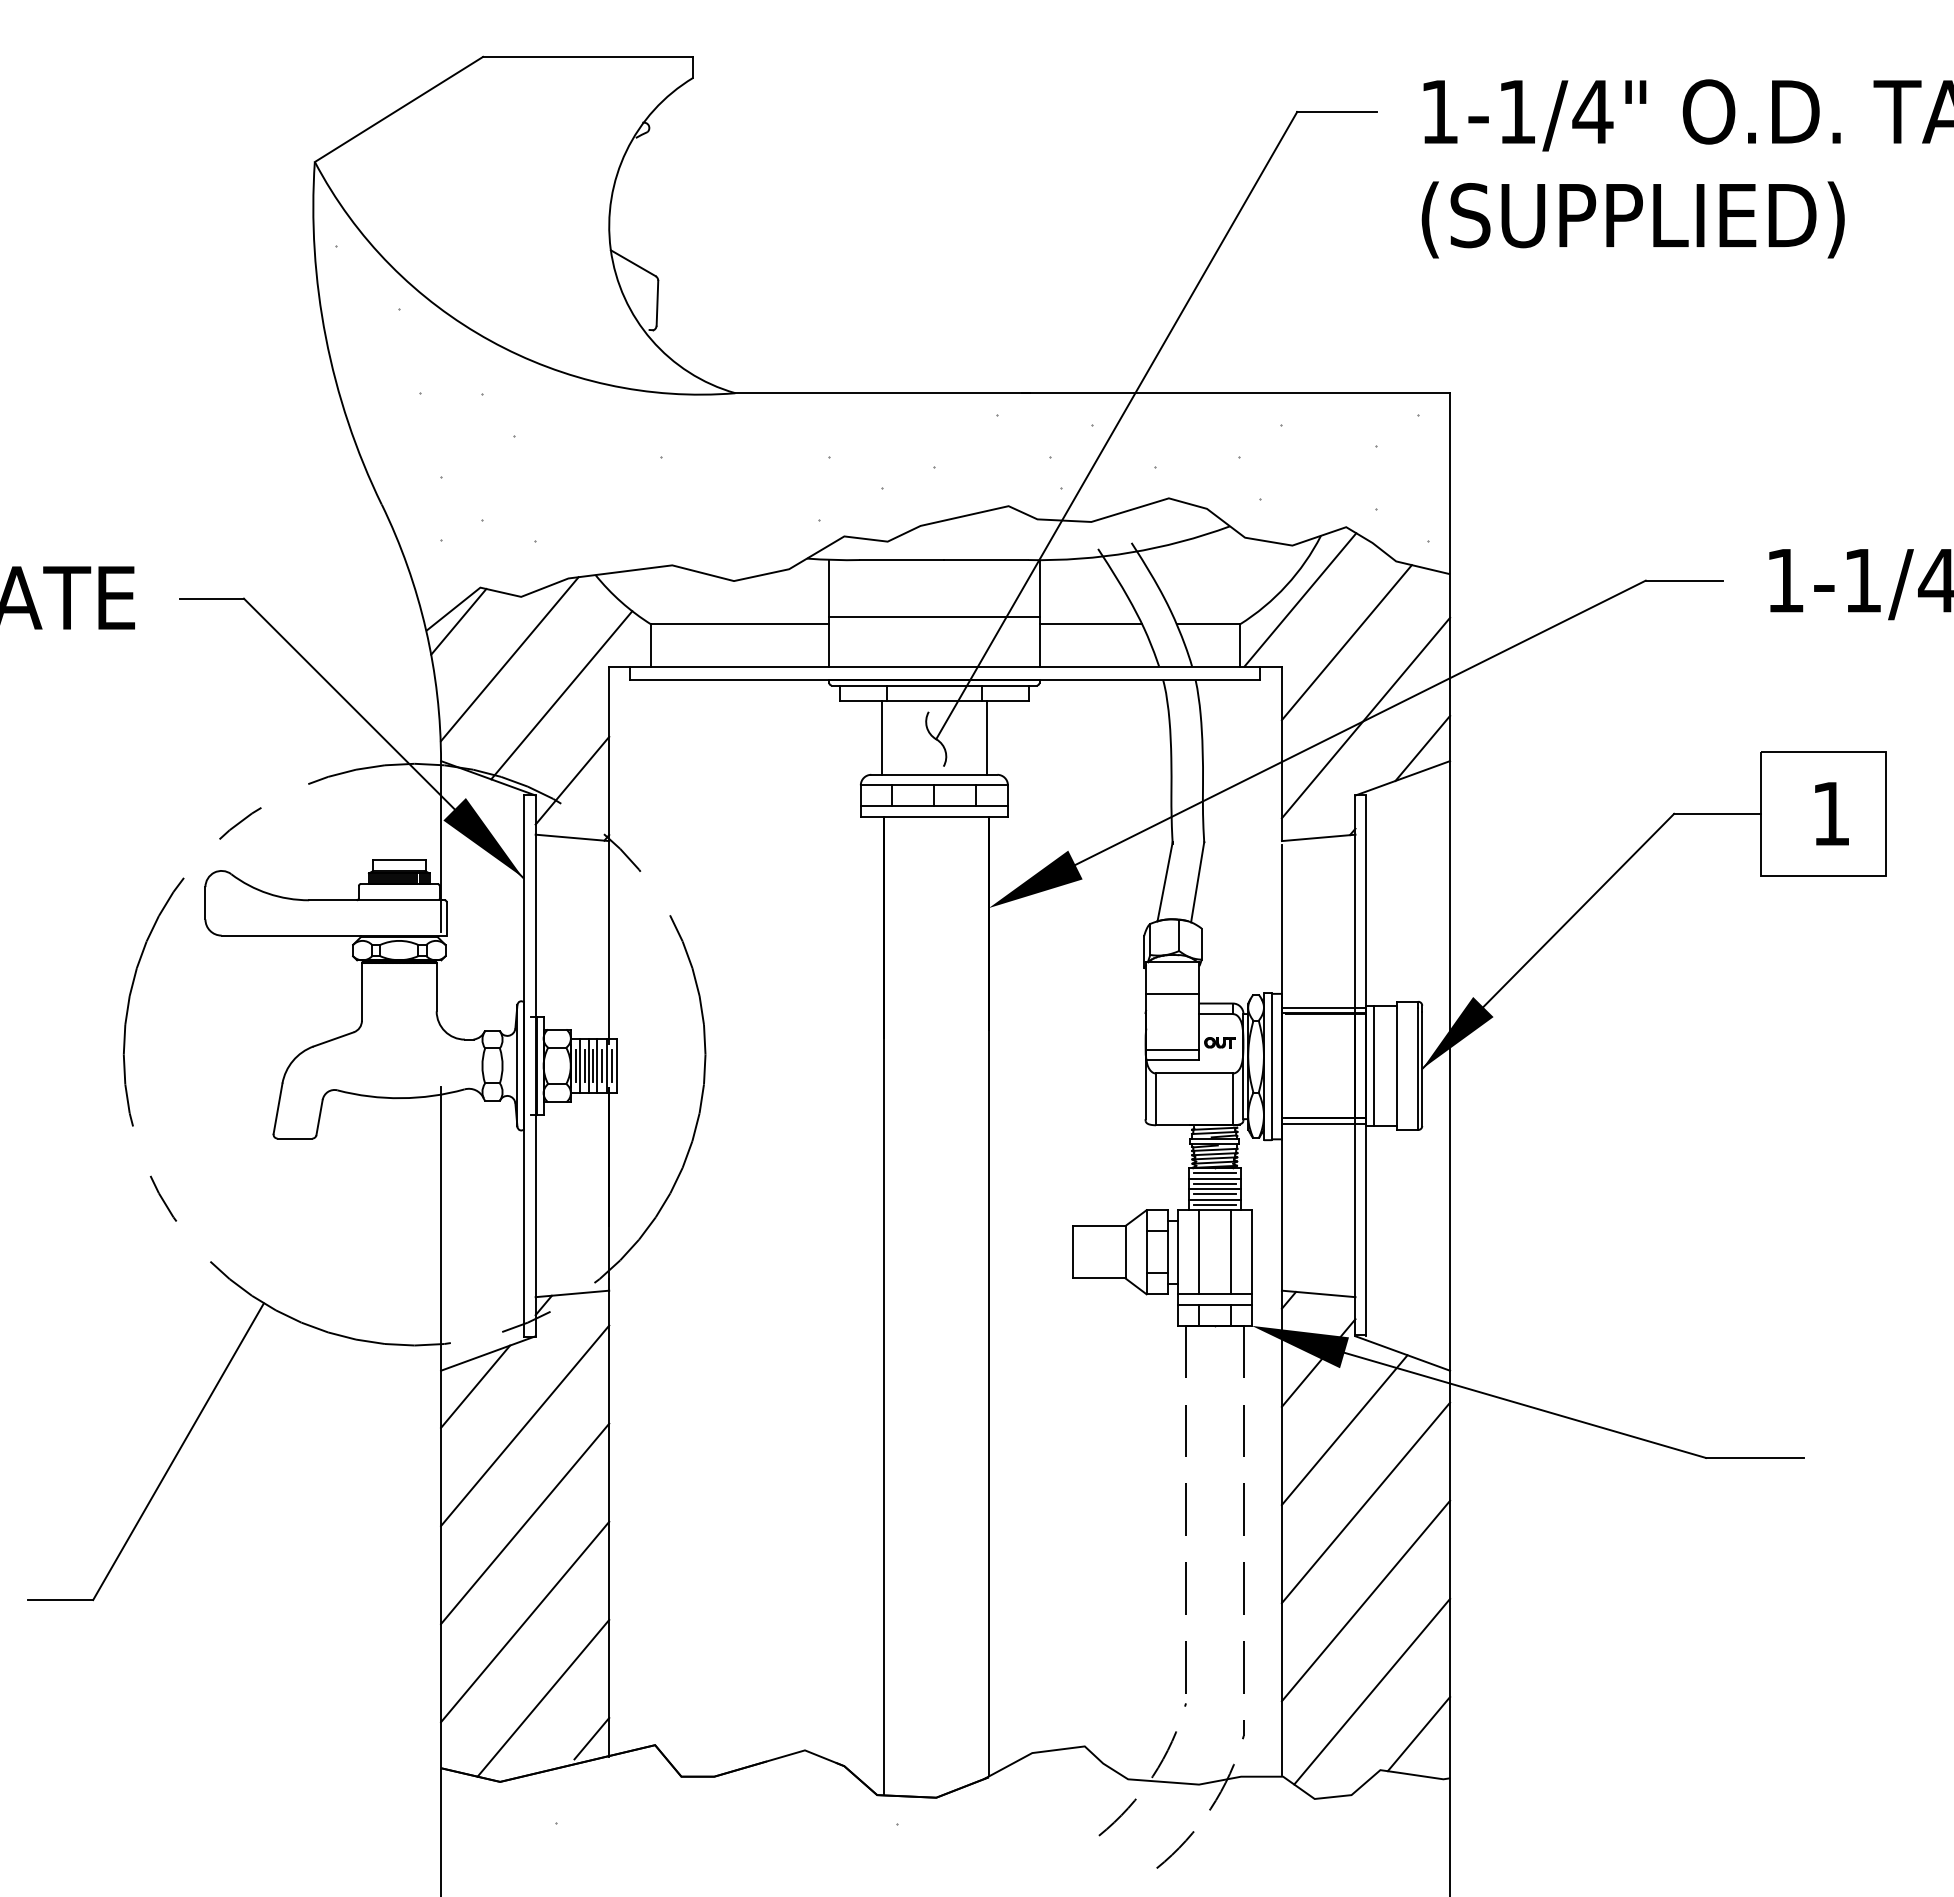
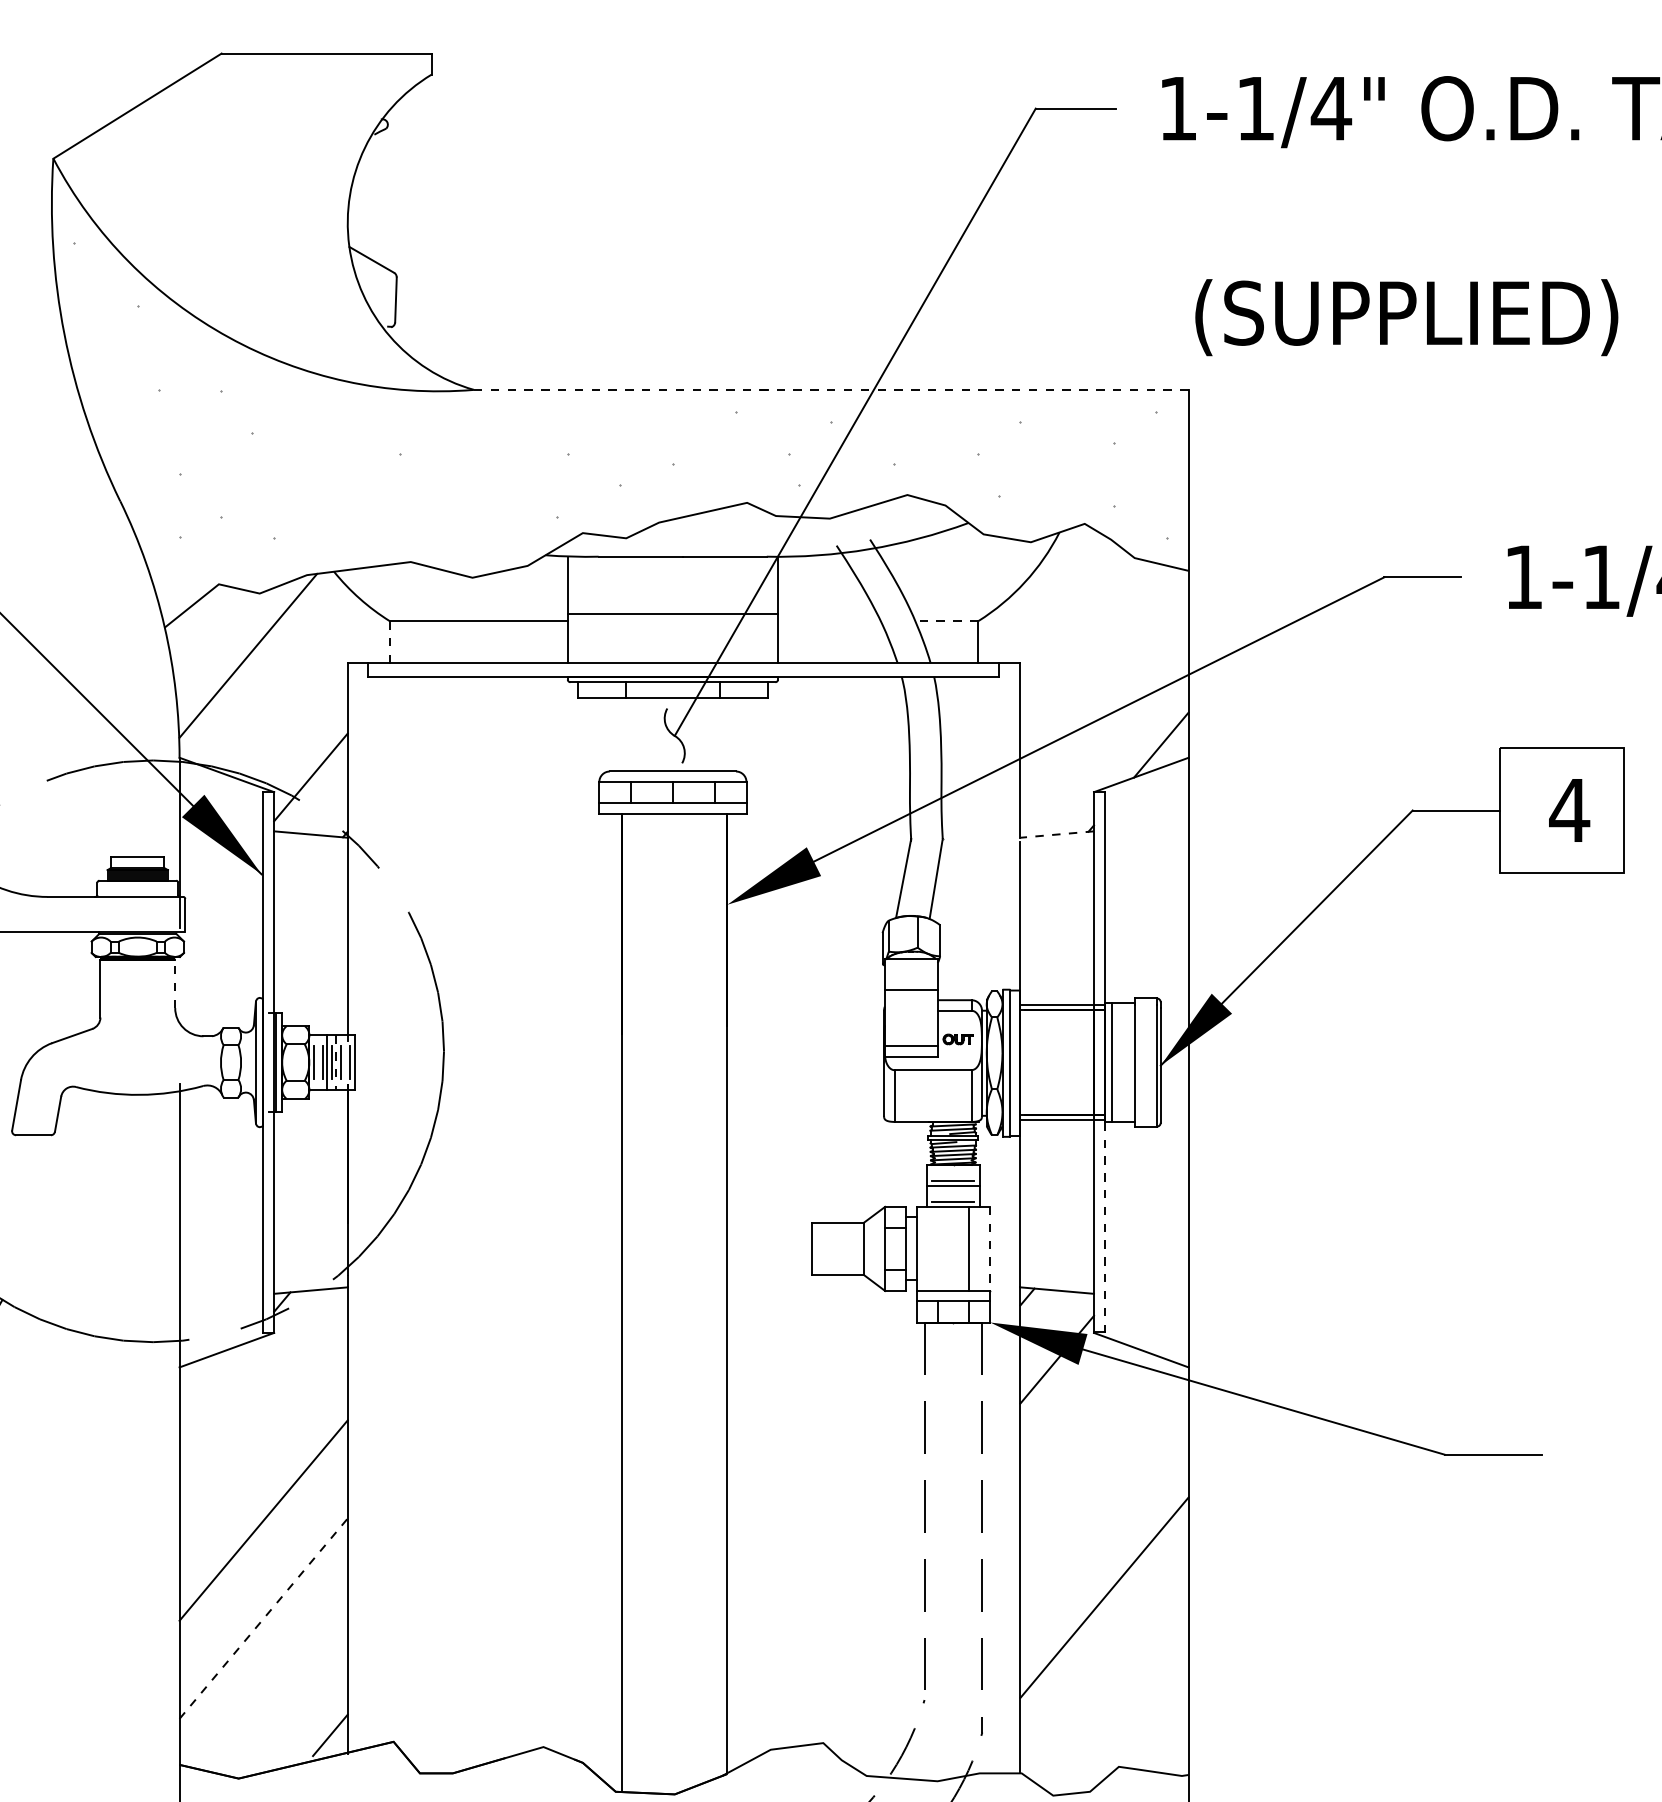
text: (1632, 219) -> (1406, 317), moved
line: (1092, 393) -> (831, 390), solid -> dashed
line: (1300, 599) -> (1039, 596), removed
line: (458, 621) -> (197, 618), removed
line: (1090, 624) -> (829, 621), removed
line: (1207, 624) -> (946, 621), solid -> dashed
line: (1346, 642) -> (1085, 639), removed
line: (651, 645) -> (390, 642), solid -> dashed
line: (561, 695) -> (300, 692), removed
line: (1365, 717) -> (1104, 714), removed
line: (881, 737) -> (620, 734), removed
line: (986, 737) -> (725, 734), removed
text: (1830, 813) -> (1569, 810), 1 -> 4
line: (1318, 837) -> (1057, 834), solid -> dashed
line: (436, 986) -> (175, 983), solid -> dashed
line: (579, 1065) -> (318, 1062), removed
line: (606, 1065) -> (345, 1062), removed
line: (597, 1066) -> (336, 1063), solid -> dashed
line: (1214, 1173) -> (953, 1170), removed
line: (1214, 1178) -> (953, 1175), removed
line: (1214, 1194) -> (953, 1191), removed
line: (1214, 1199) -> (953, 1196), removed
line: (1366, 1229) -> (1105, 1226), solid -> dashed
line: (1199, 1252) -> (938, 1249), removed
line: (1251, 1252) -> (990, 1249), solid -> dashed
line: (475, 1386) -> (214, 1383), removed
line: (525, 1425) -> (264, 1422), removed
line: (1344, 1430) -> (1083, 1427), removed
line: (1365, 1502) -> (1104, 1499), removed
line: (525, 1622) -> (264, 1619), solid -> dashed
line: (1372, 1691) -> (1111, 1688), removed
line: (543, 1697) -> (282, 1694), removed
line: (1418, 1734) -> (1157, 1731), removed

